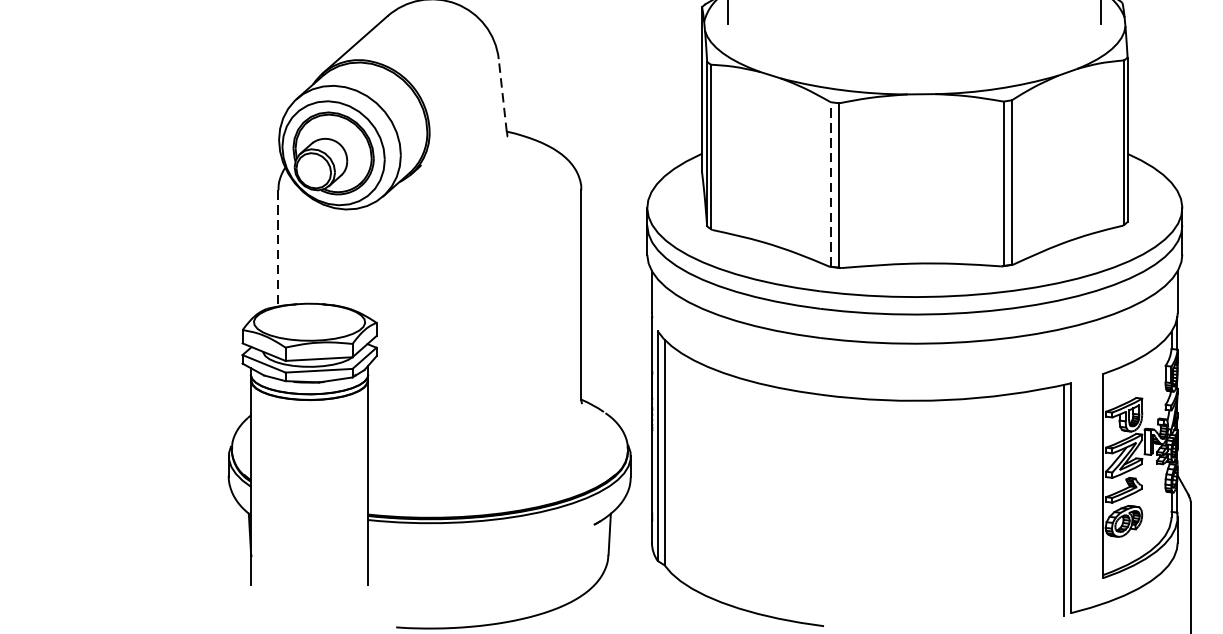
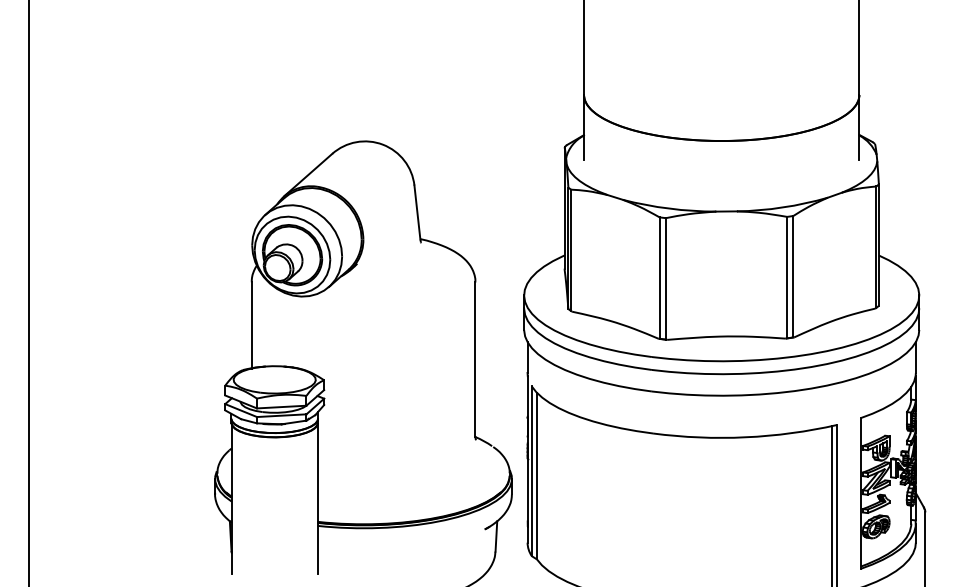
line: (502, 94) -> (417, 211), dashed -> solid
line: (830, 184) -> (659, 278), dashed -> solid
line: (278, 248) -> (251, 325), dashed -> solid

